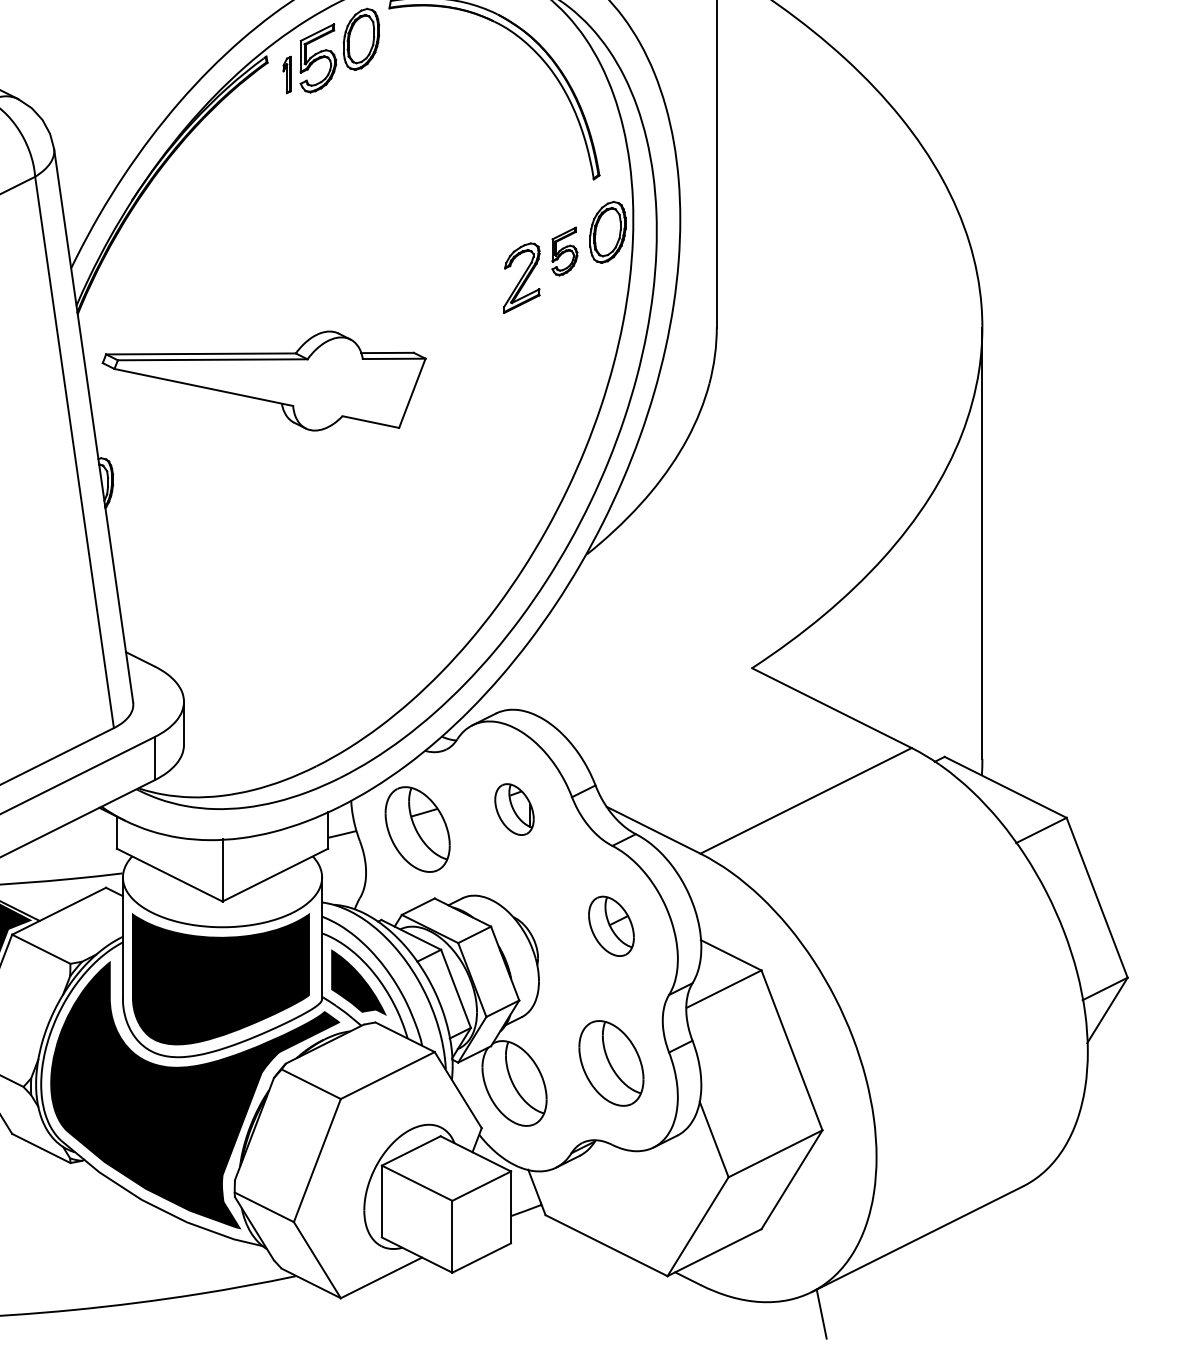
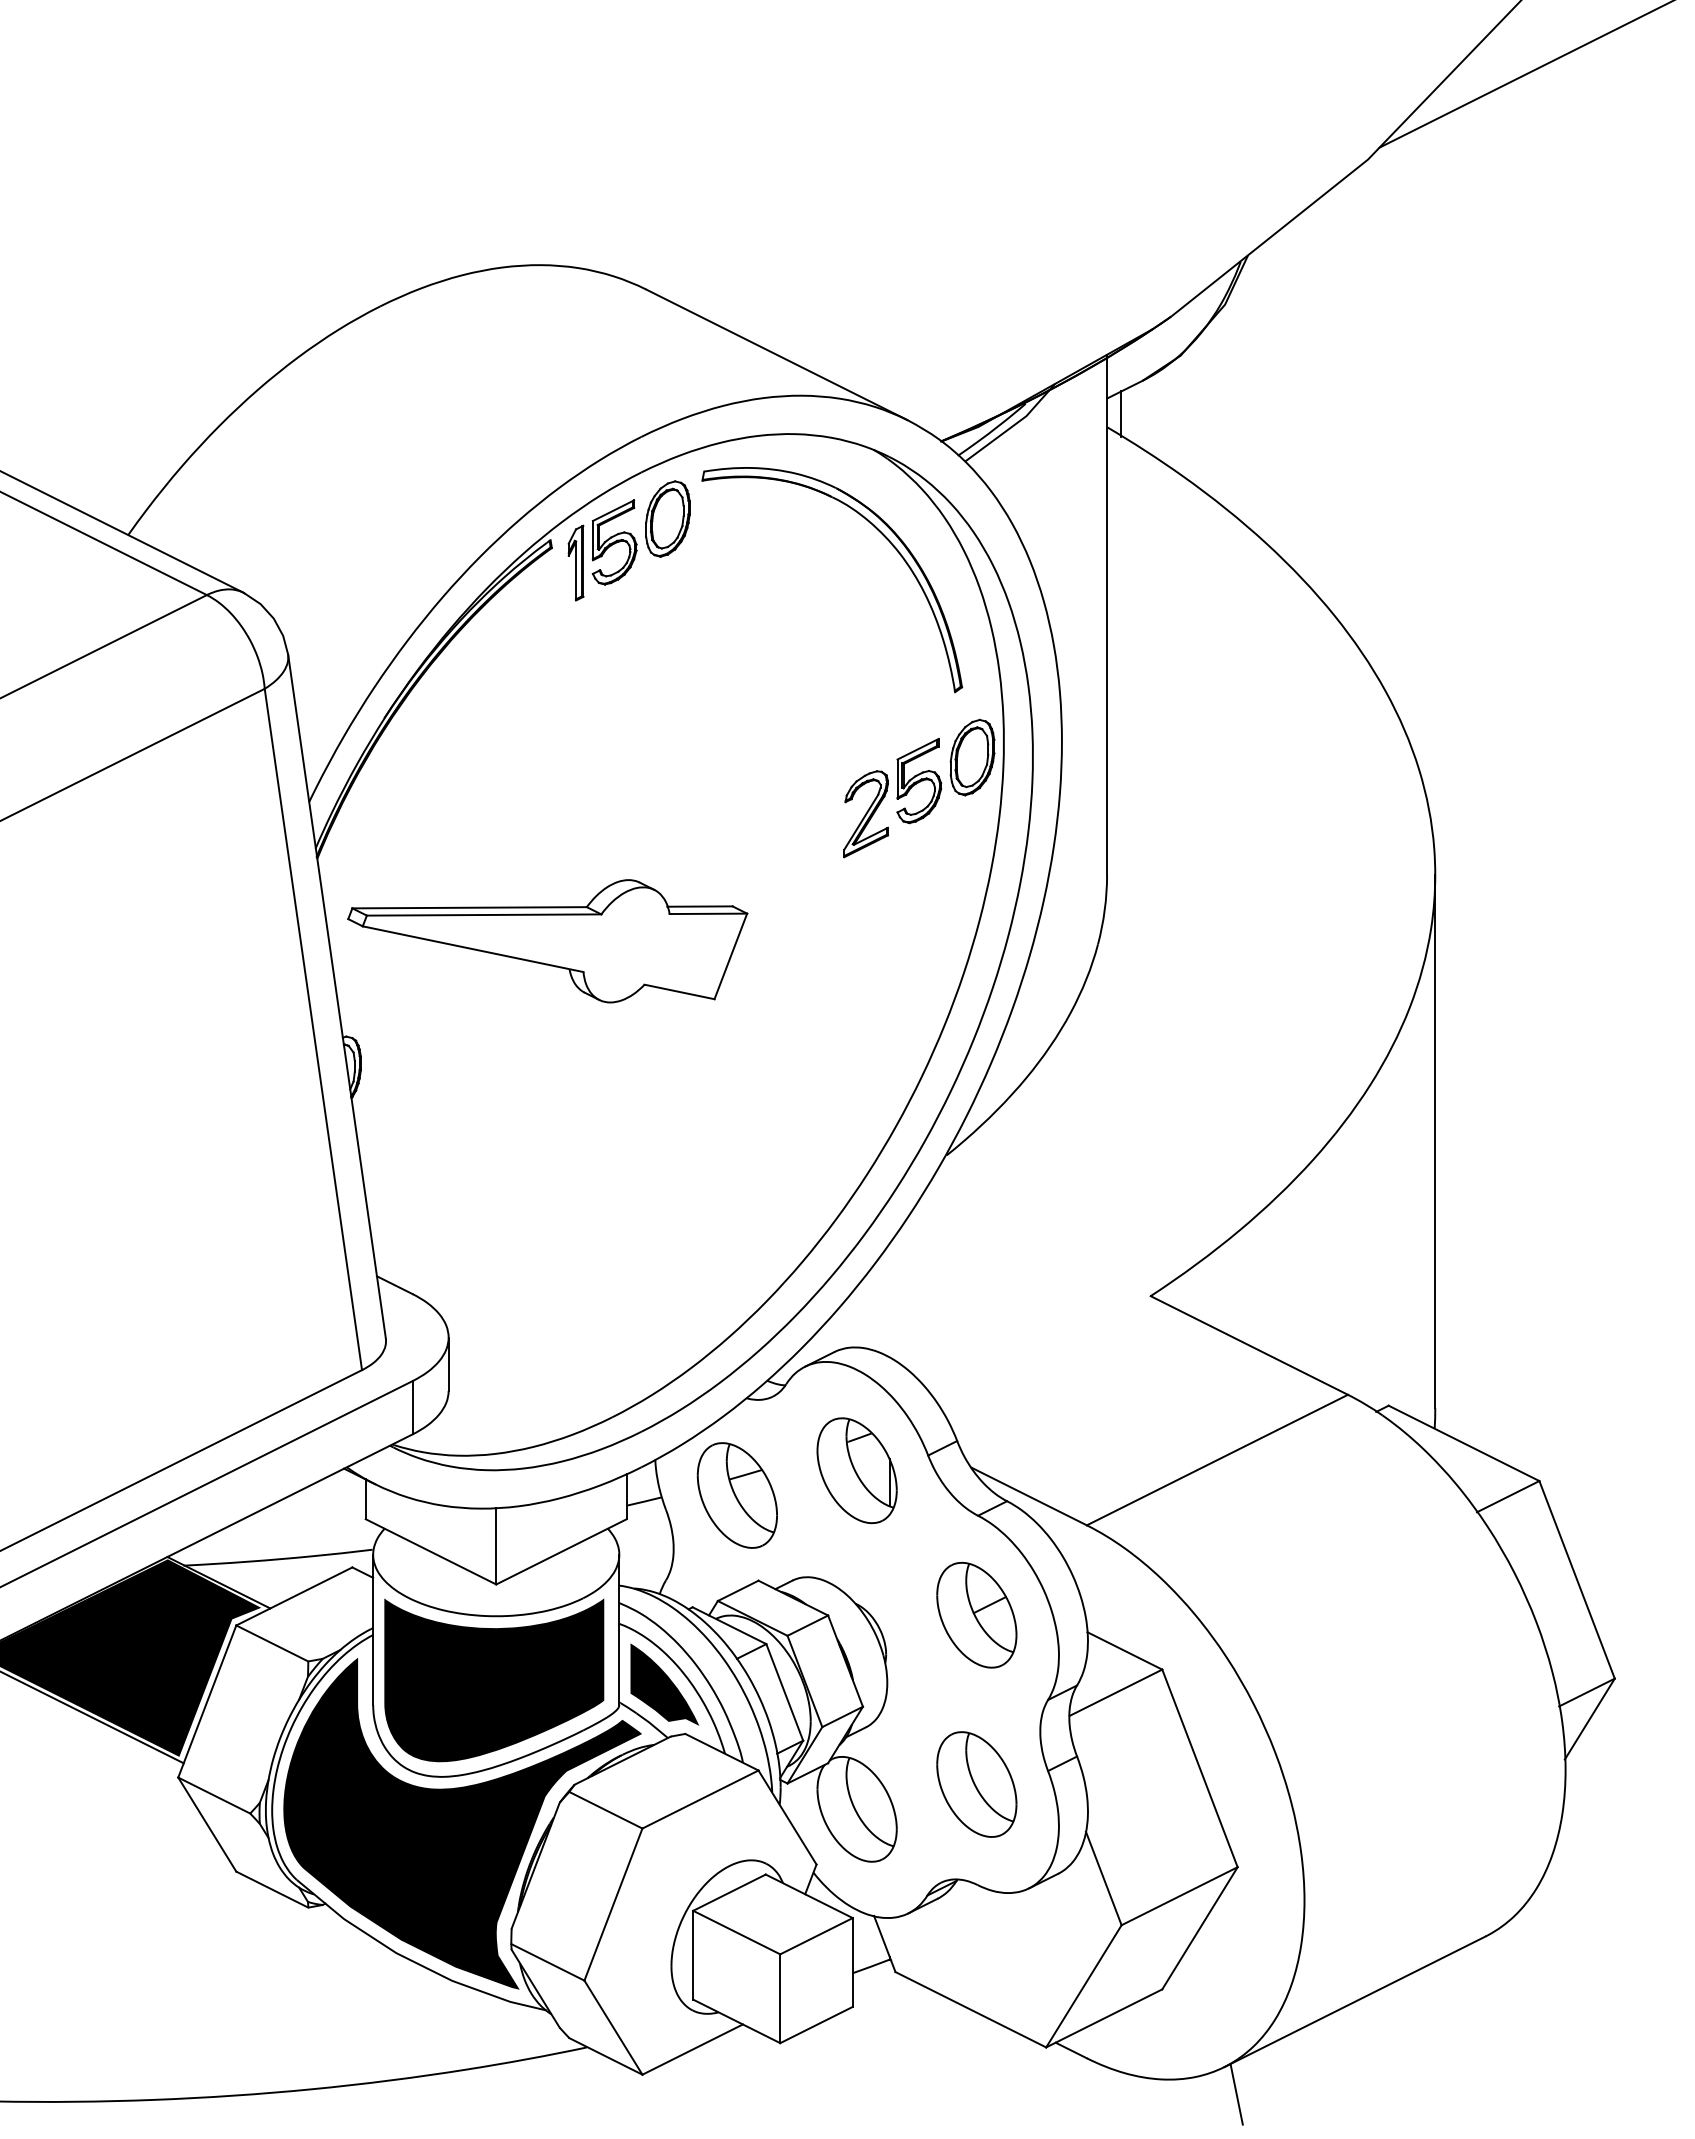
part: (286, 74) -> (575, 562), size x1.67
part: (565, 251) -> (919, 781), size x1.43
part: (514, 809) -> (856, 1470), size x1.67
part: (611, 925) -> (976, 1614), size x1.43

